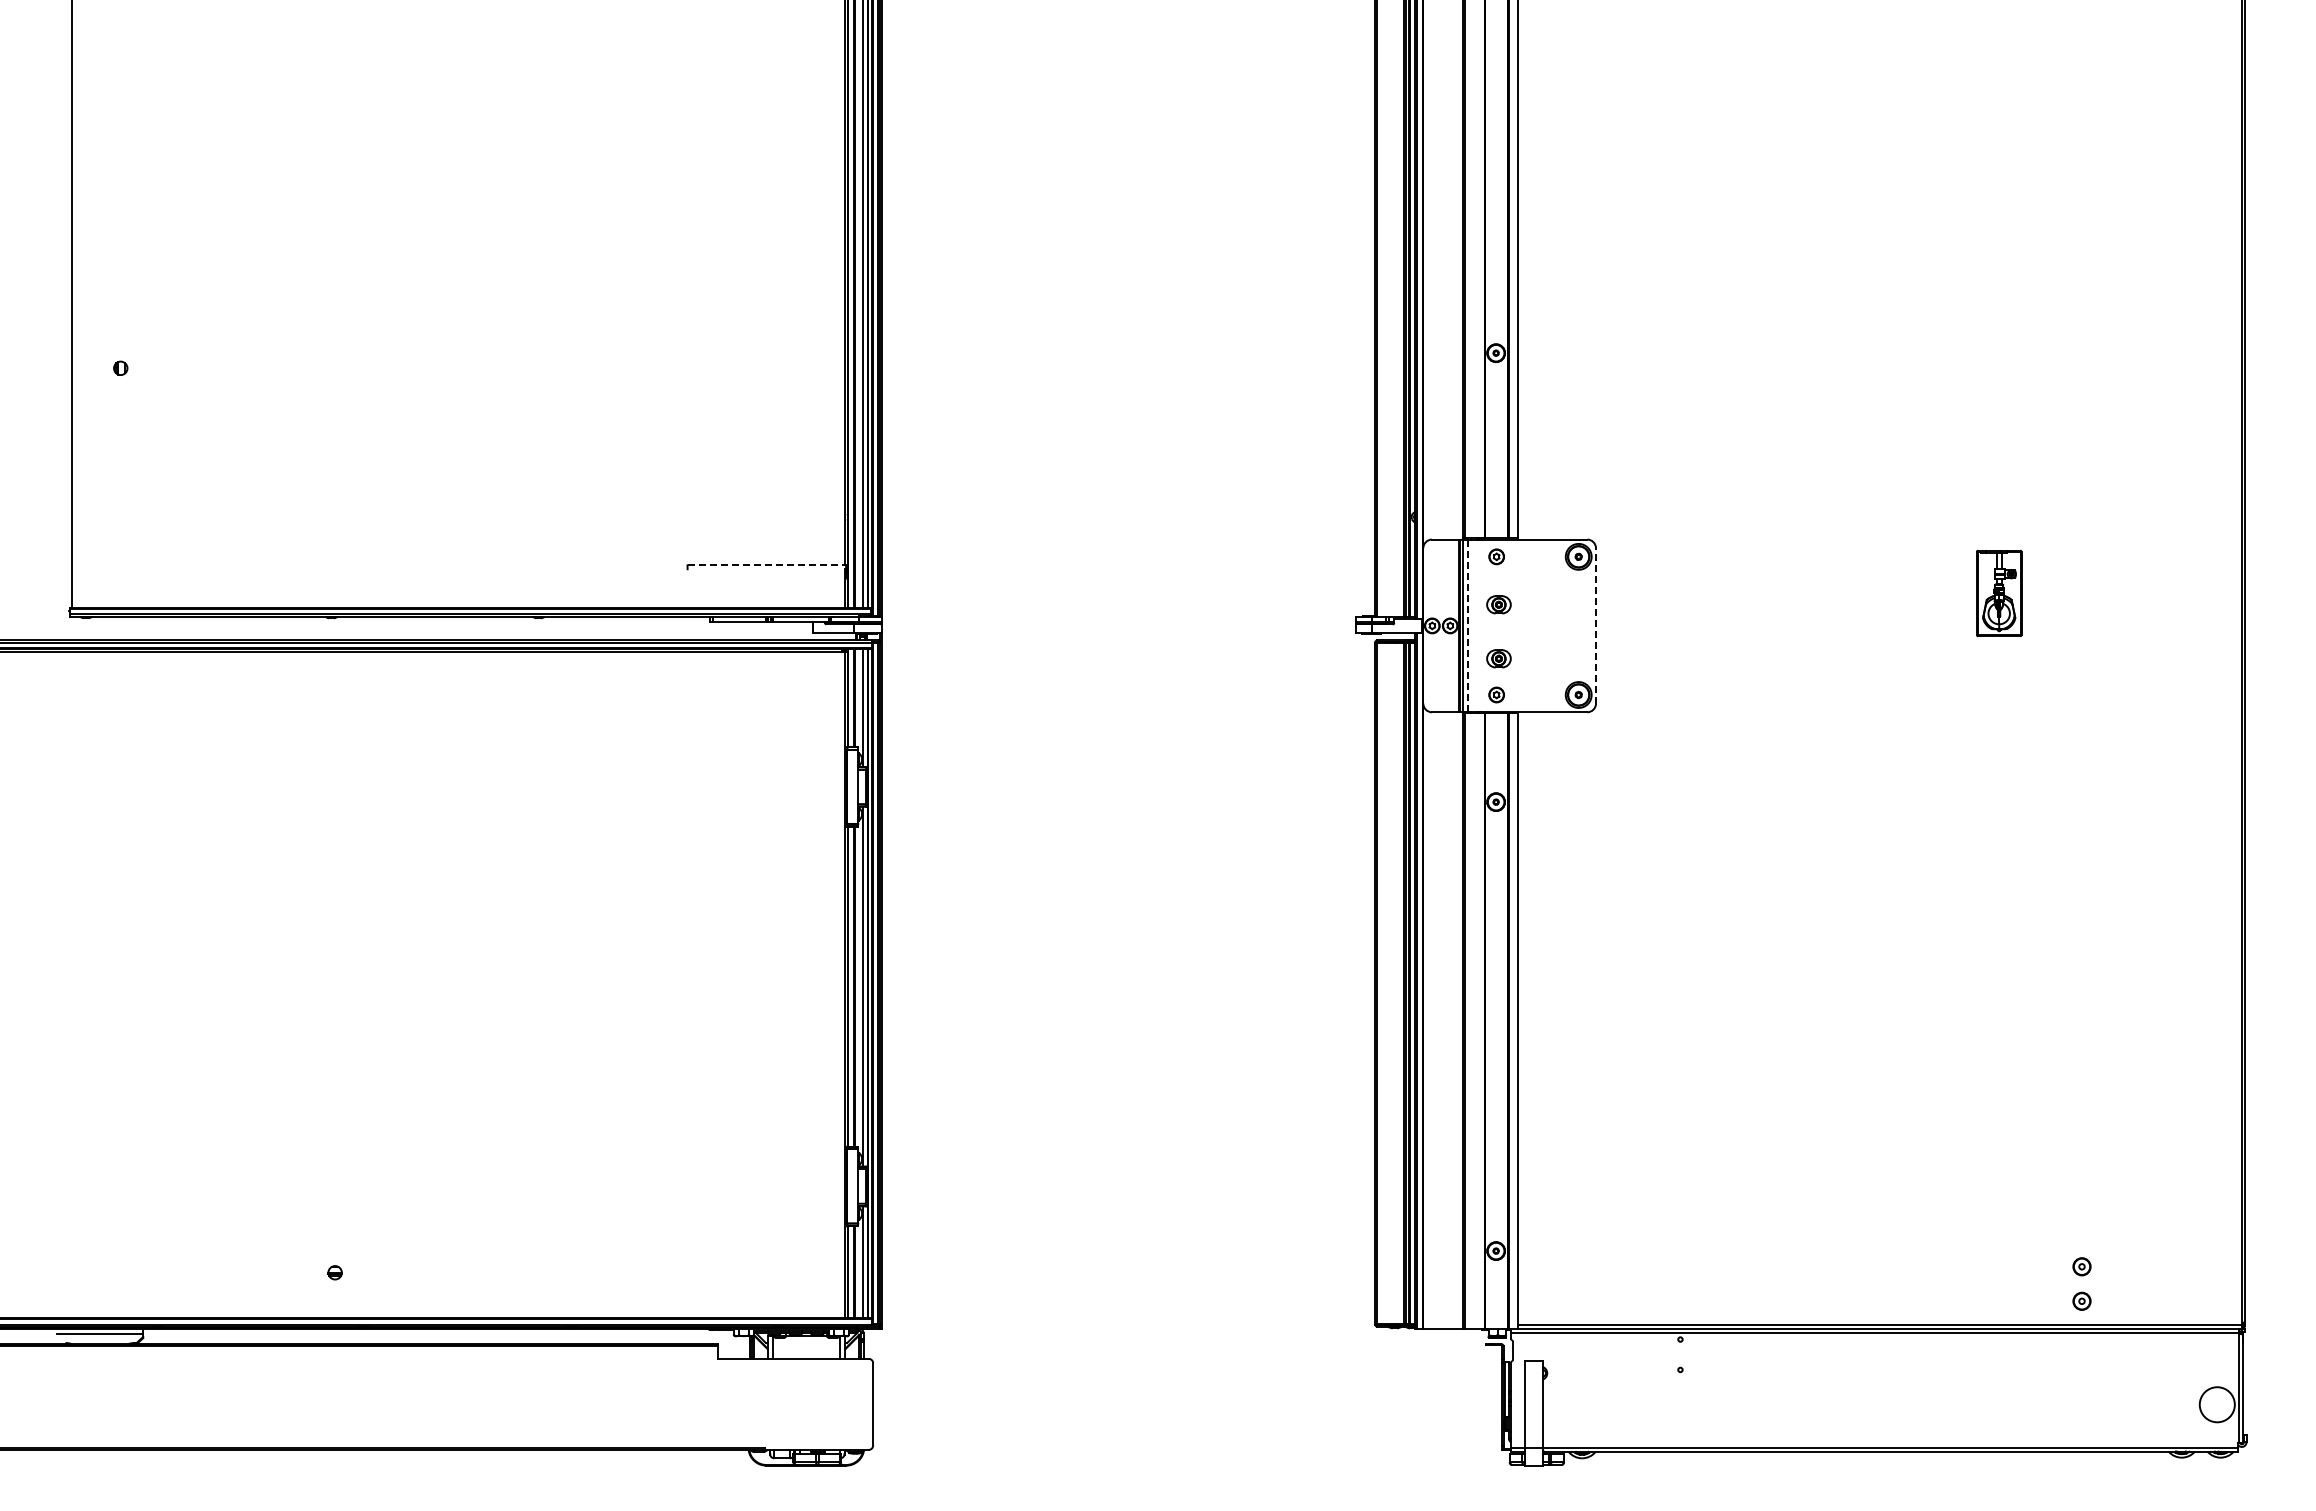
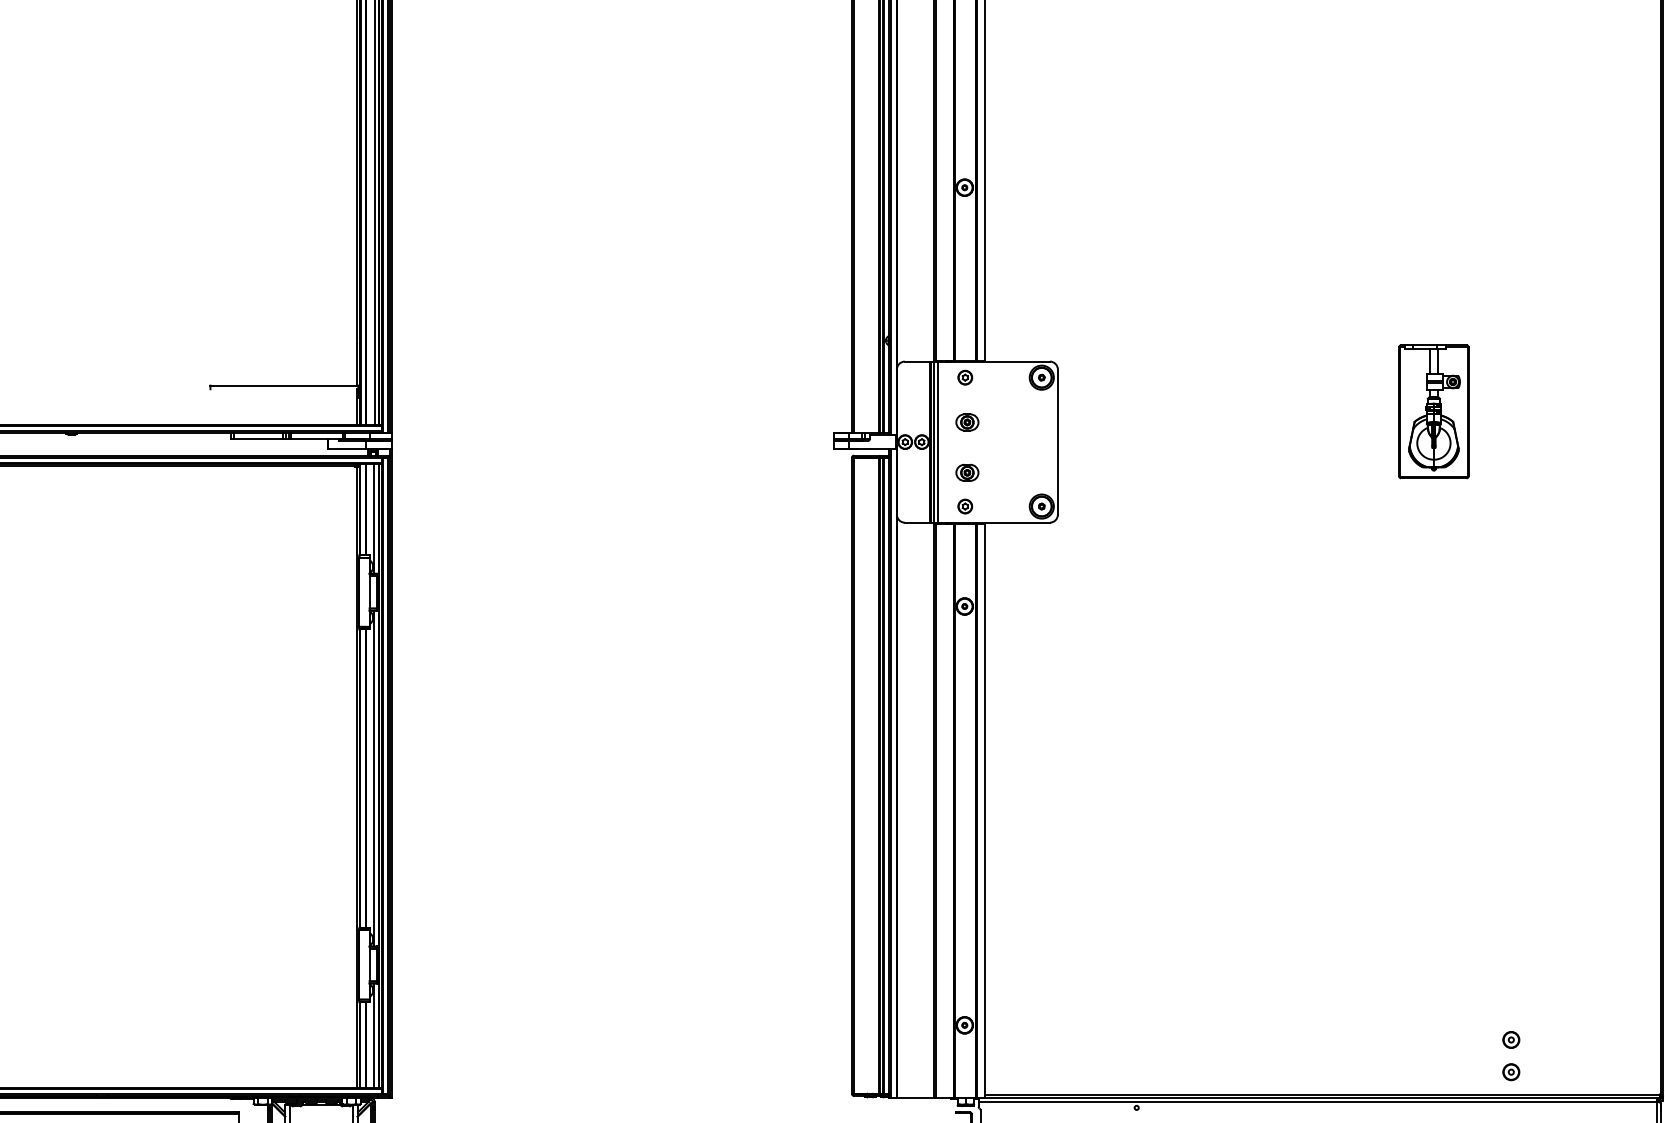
line: (767, 565) -> (285, 385), dashed -> solid
part: (1999, 593) -> (1434, 411), size x1.67
line: (1467, 625) -> (938, 441), dashed -> solid
line: (1595, 625) -> (1057, 441), dashed -> solid

